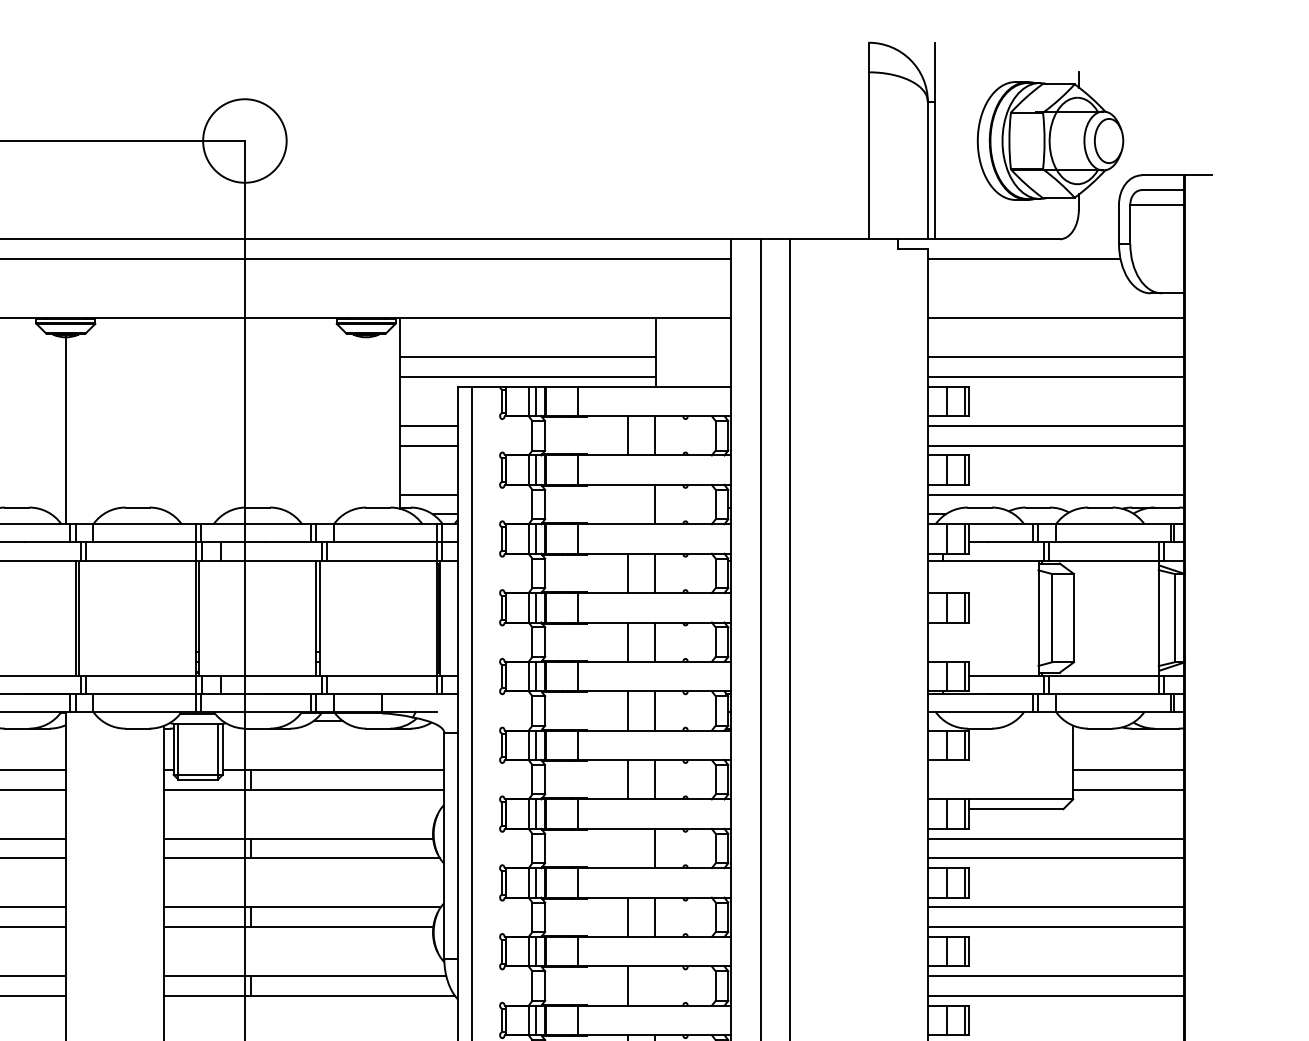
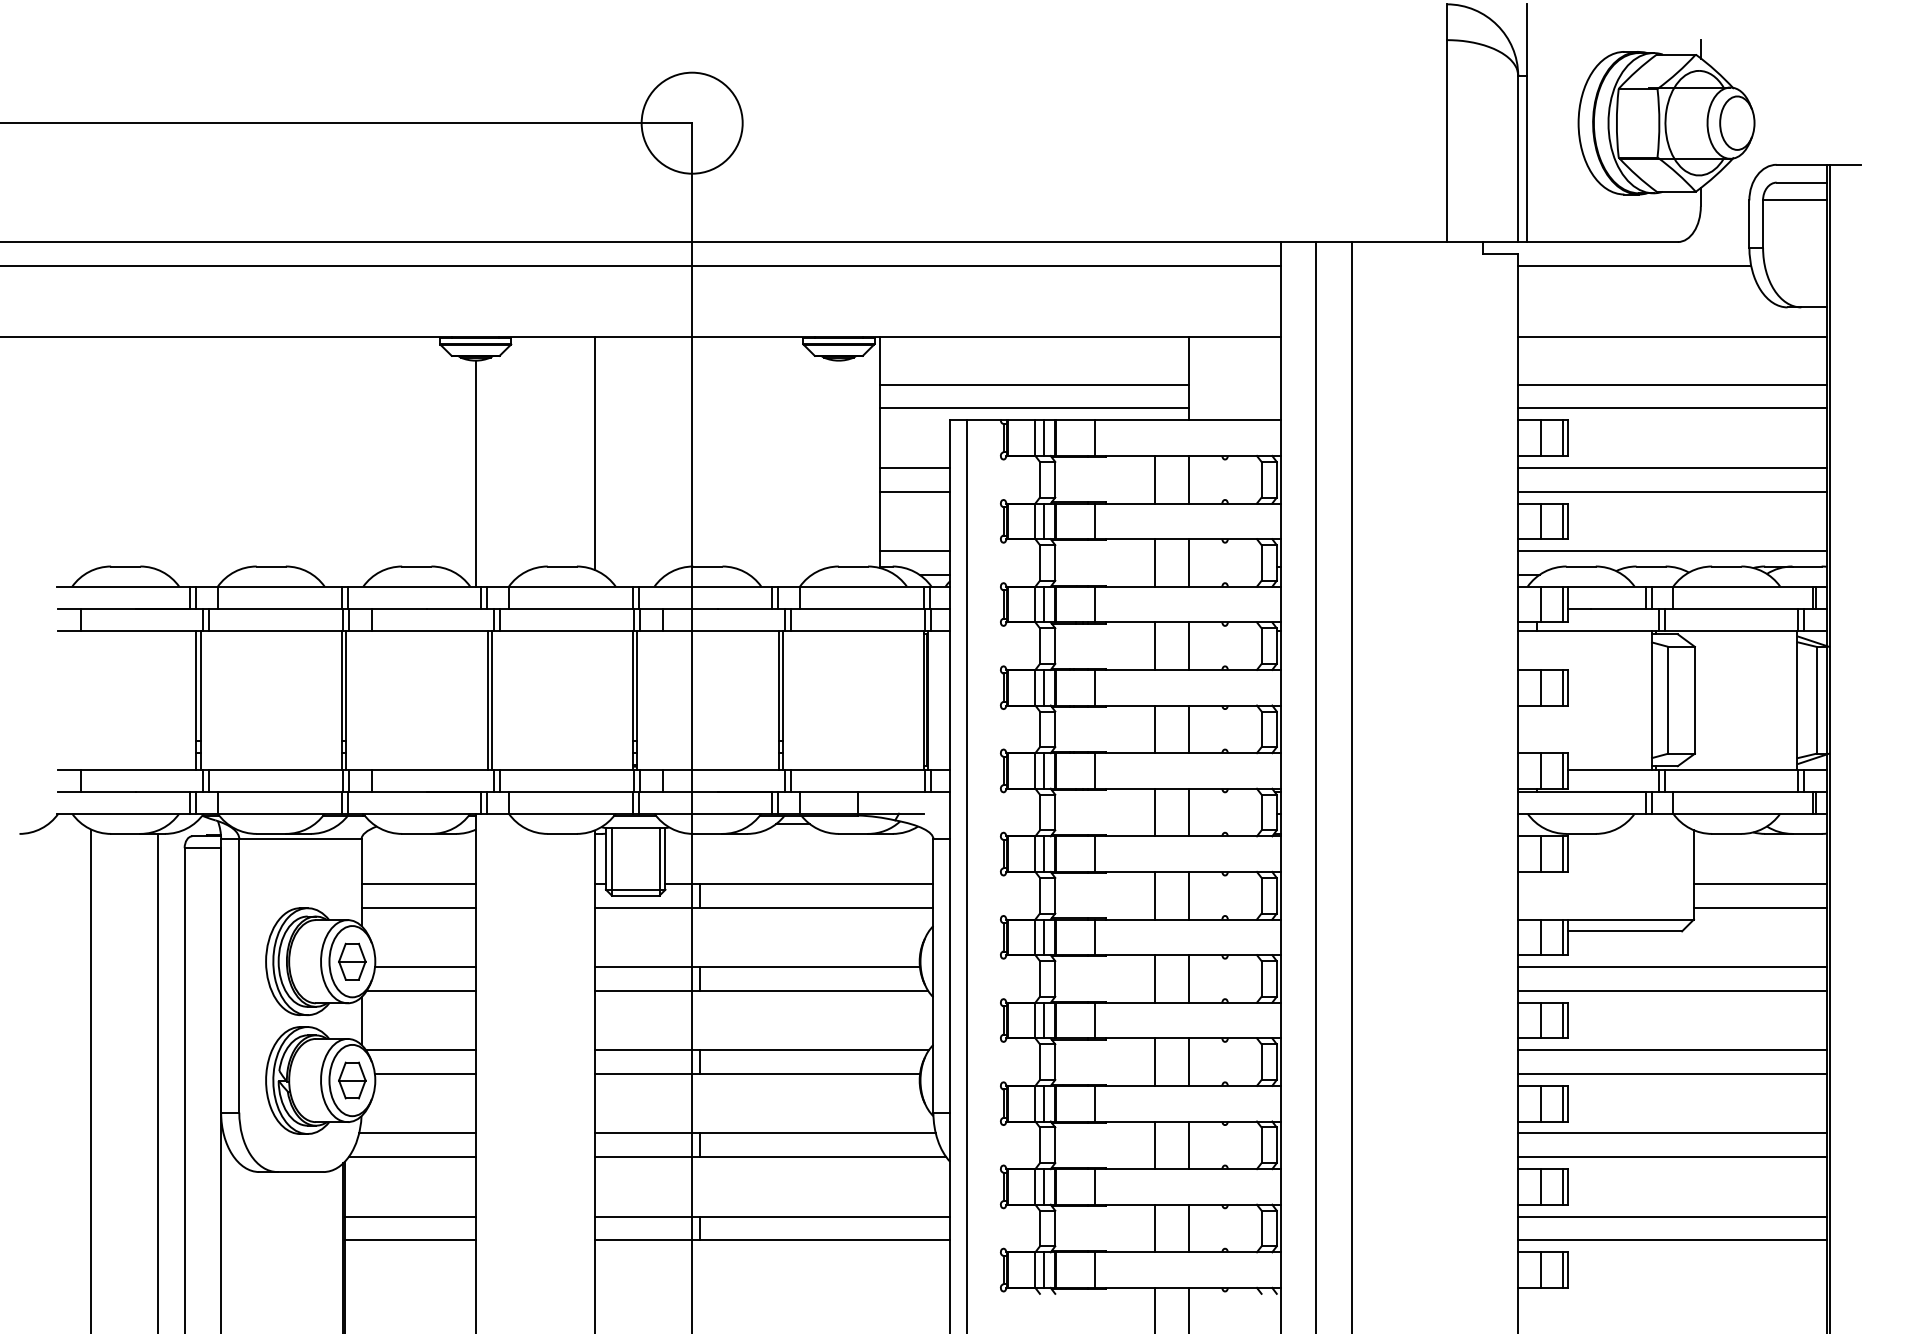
line: (164, 414) -> (594, 453), added
line: (627, 504) -> (1155, 562), added
line: (627, 848) -> (1155, 978), added
line: (655, 986) -> (1188, 1145), added

